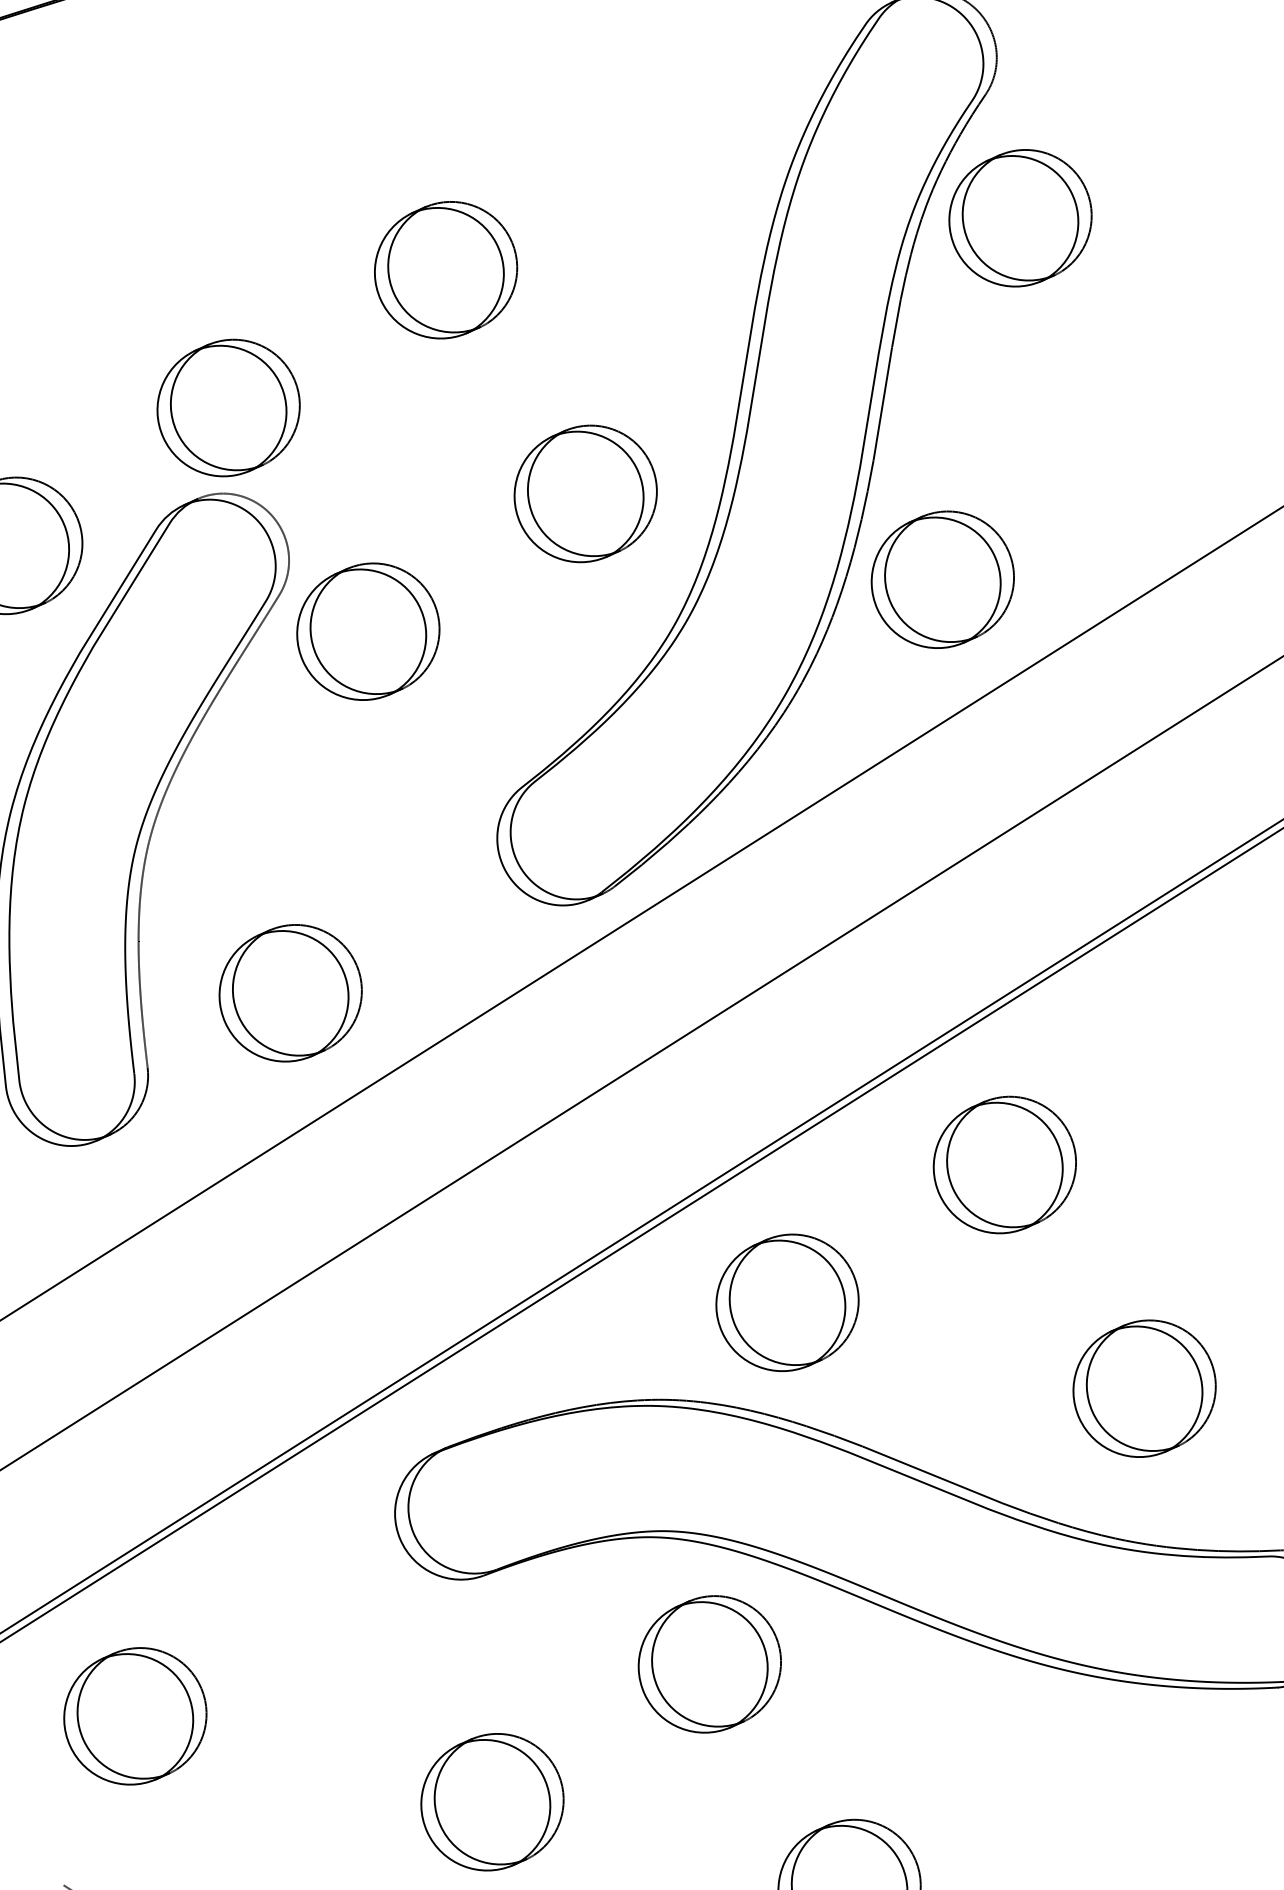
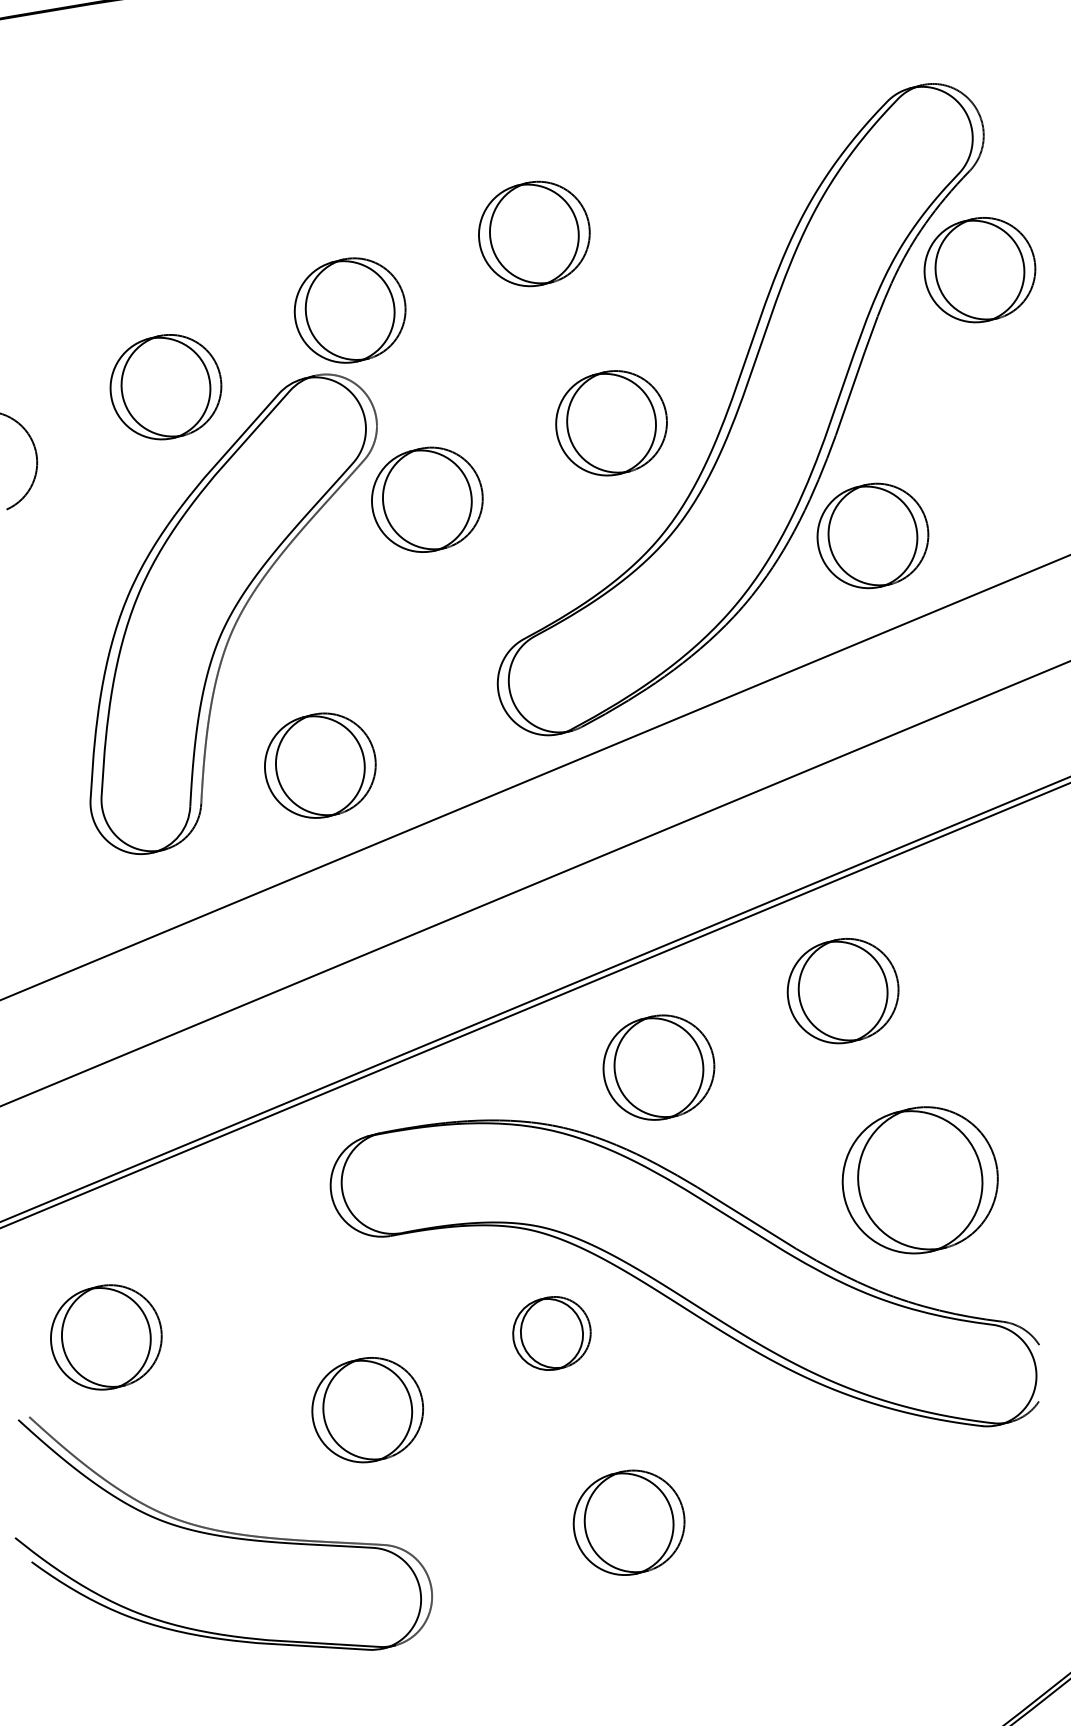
part: (1144, 1388) -> (920, 1180), size x1.4
part: (709, 1664) -> (551, 1333), size x0.7
part: (135, 1716) -> (106, 1337), moved

